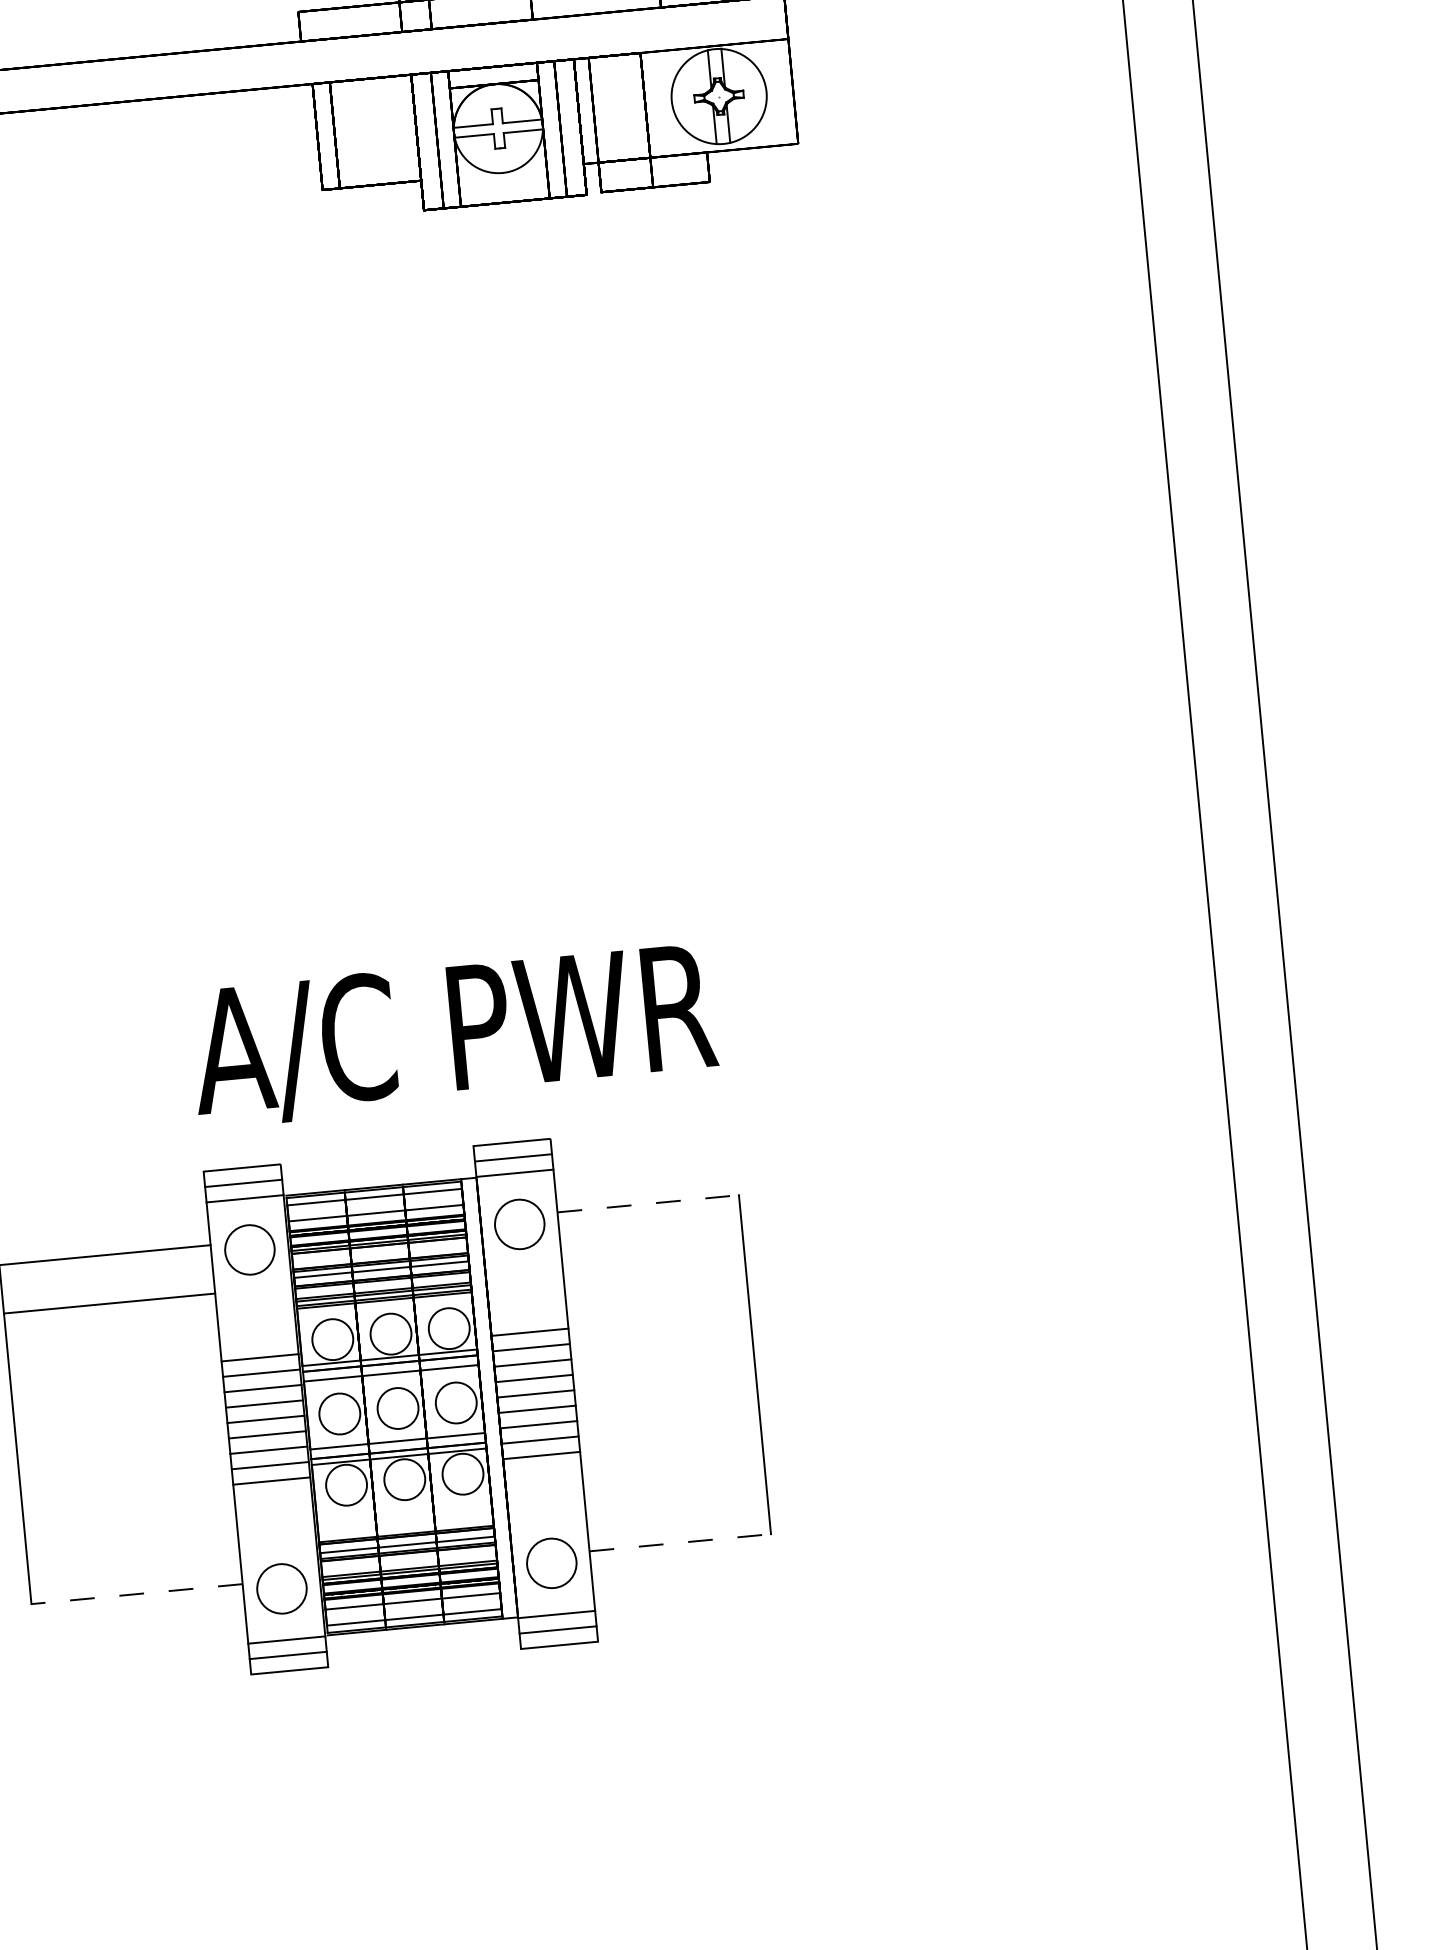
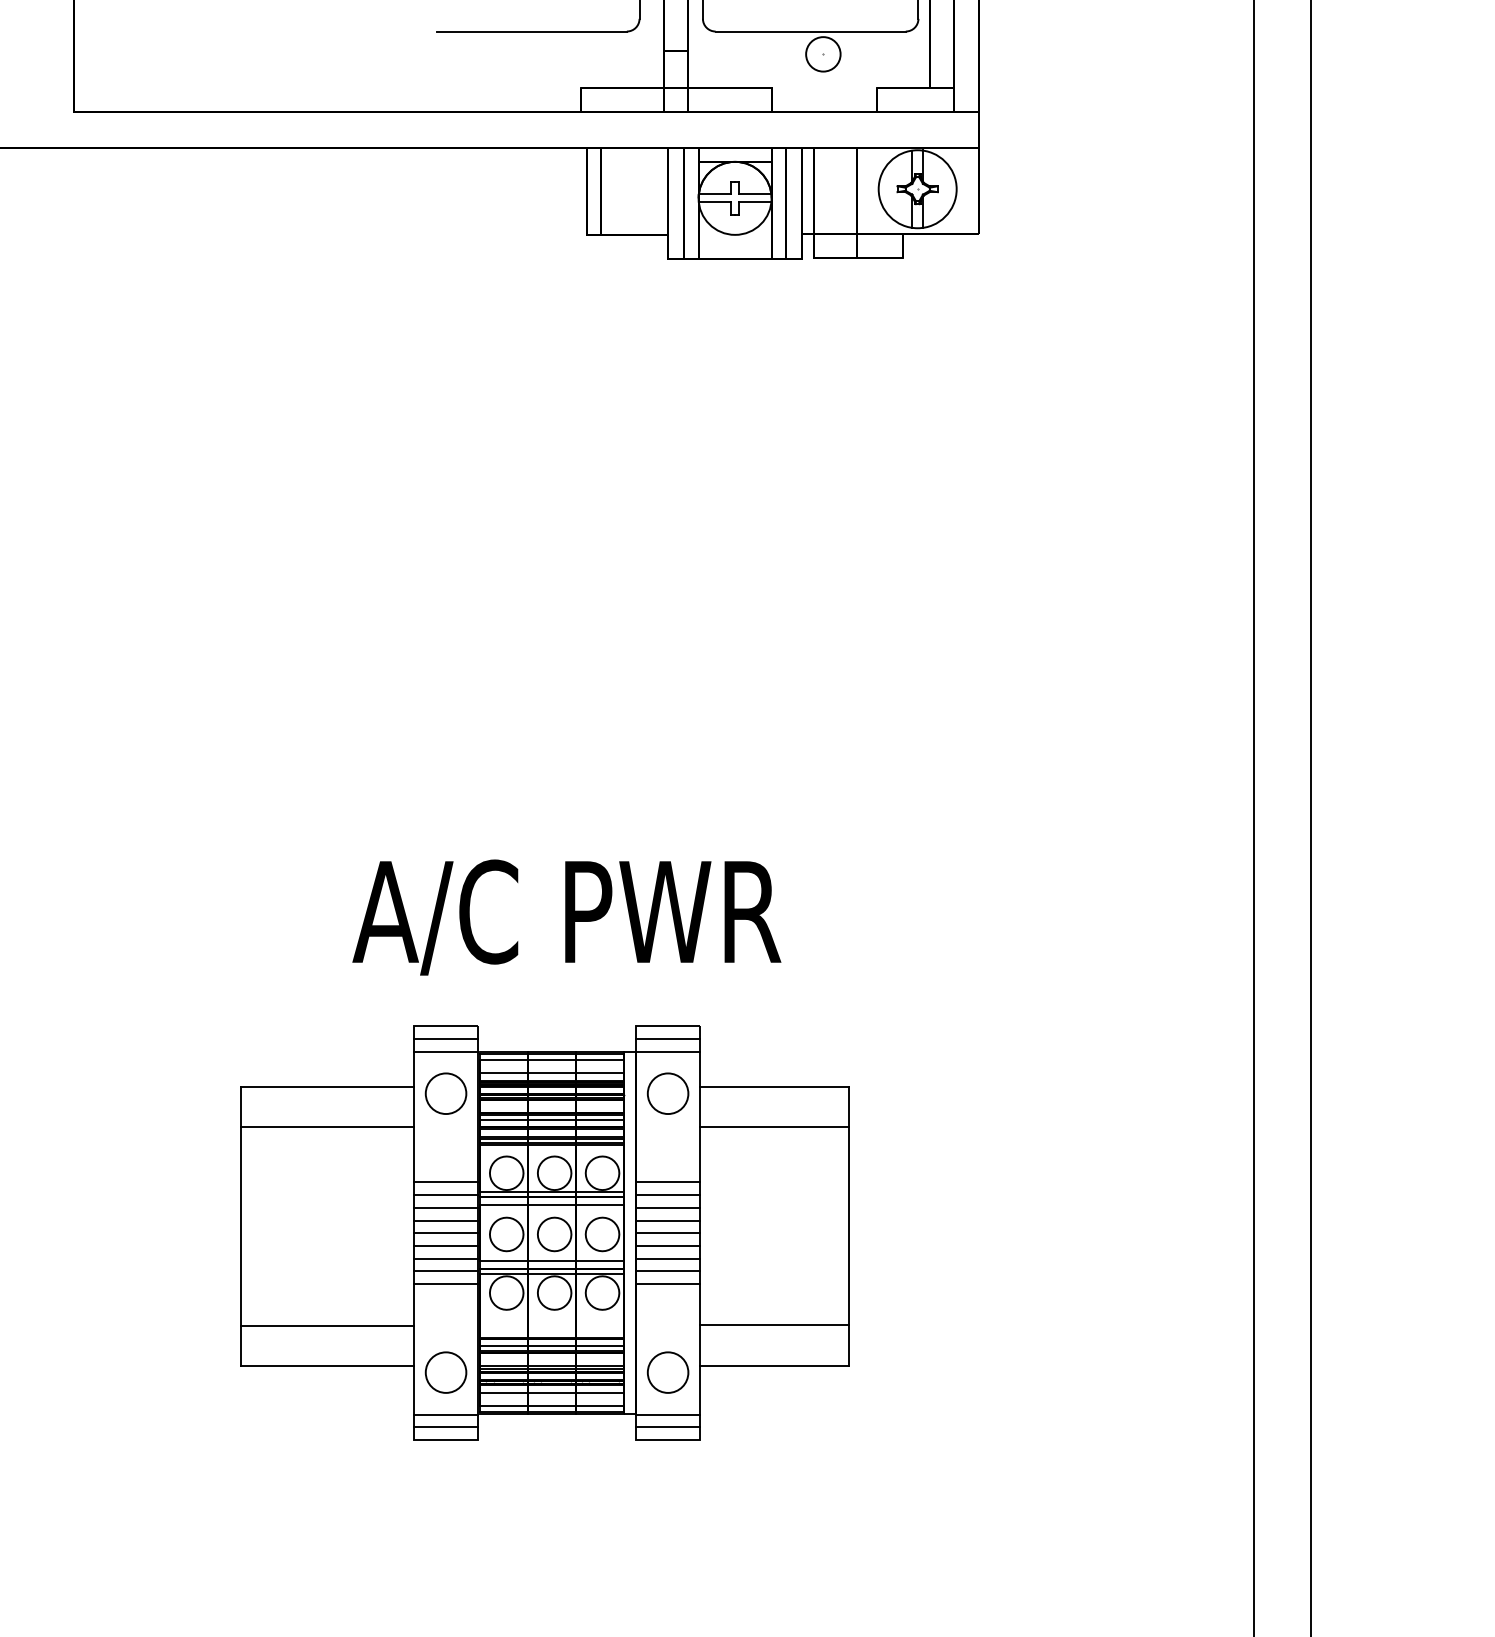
text: (453, 1035) -> (566, 917), moved
line: (648, 1203) -> (774, 1086), dashed -> solid
line: (652, 1252) -> (774, 1126), added
line: (675, 1493) -> (774, 1325), added
line: (680, 1542) -> (774, 1365), dashed -> solid
line: (132, 1545) -> (327, 1325), added
line: (137, 1593) -> (327, 1365), dashed -> solid

